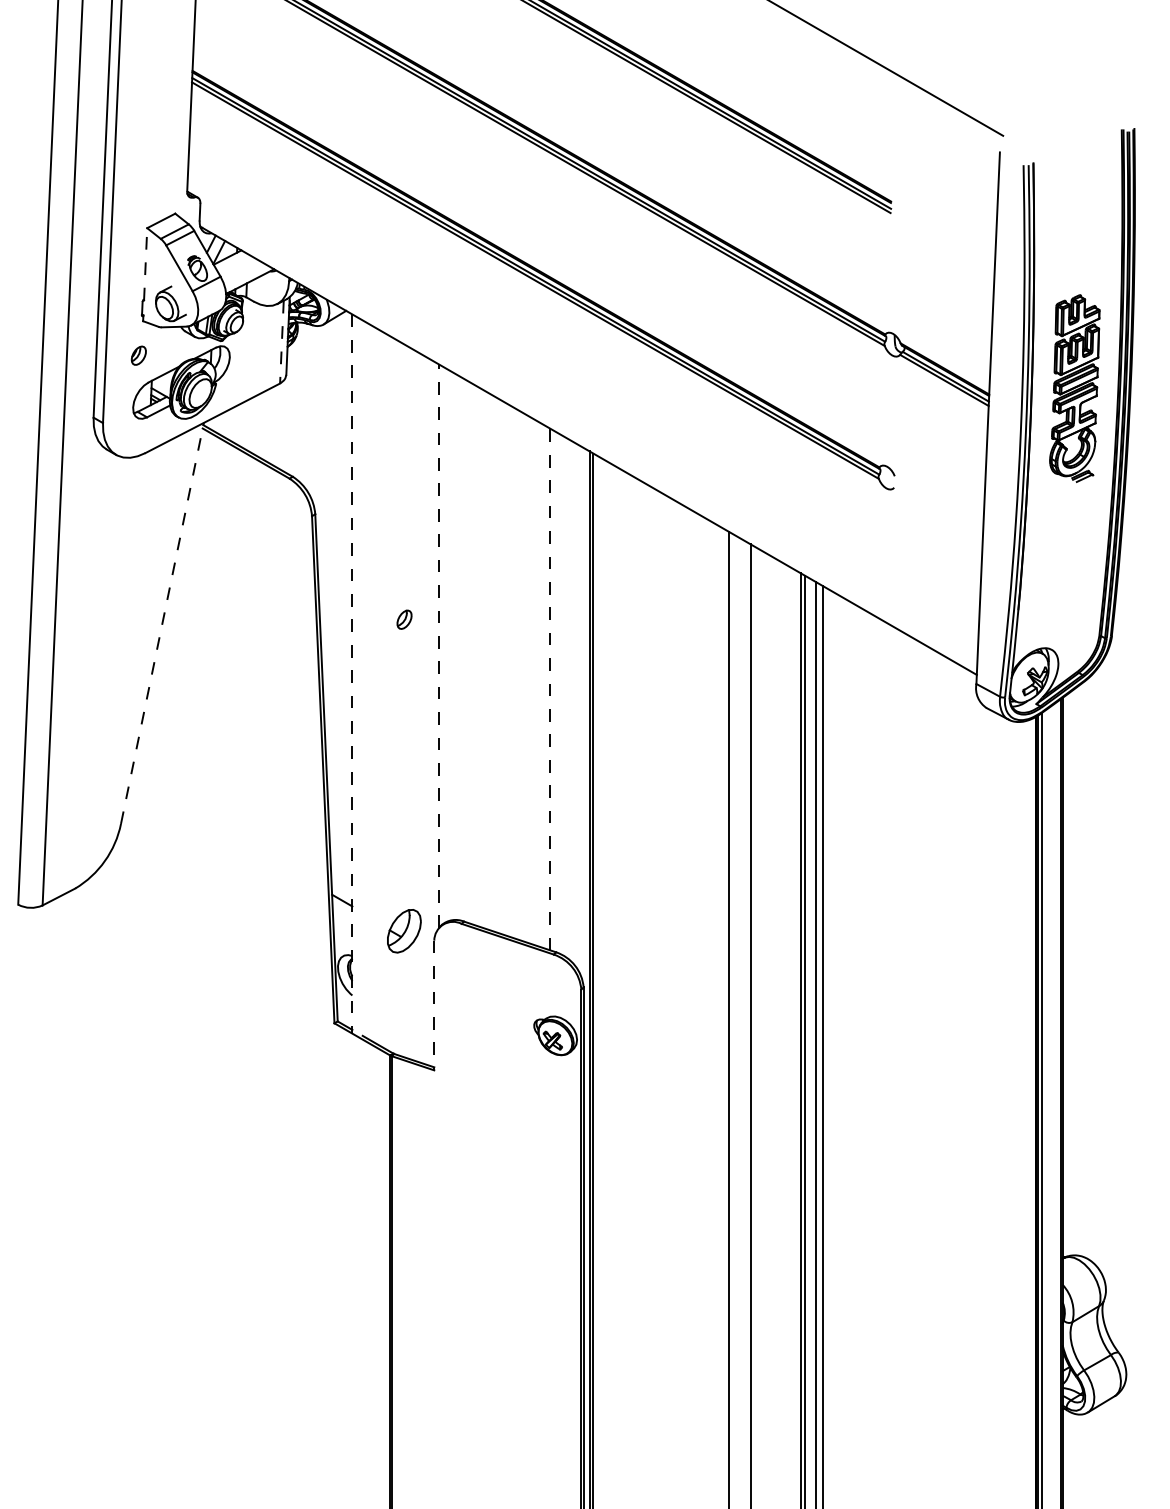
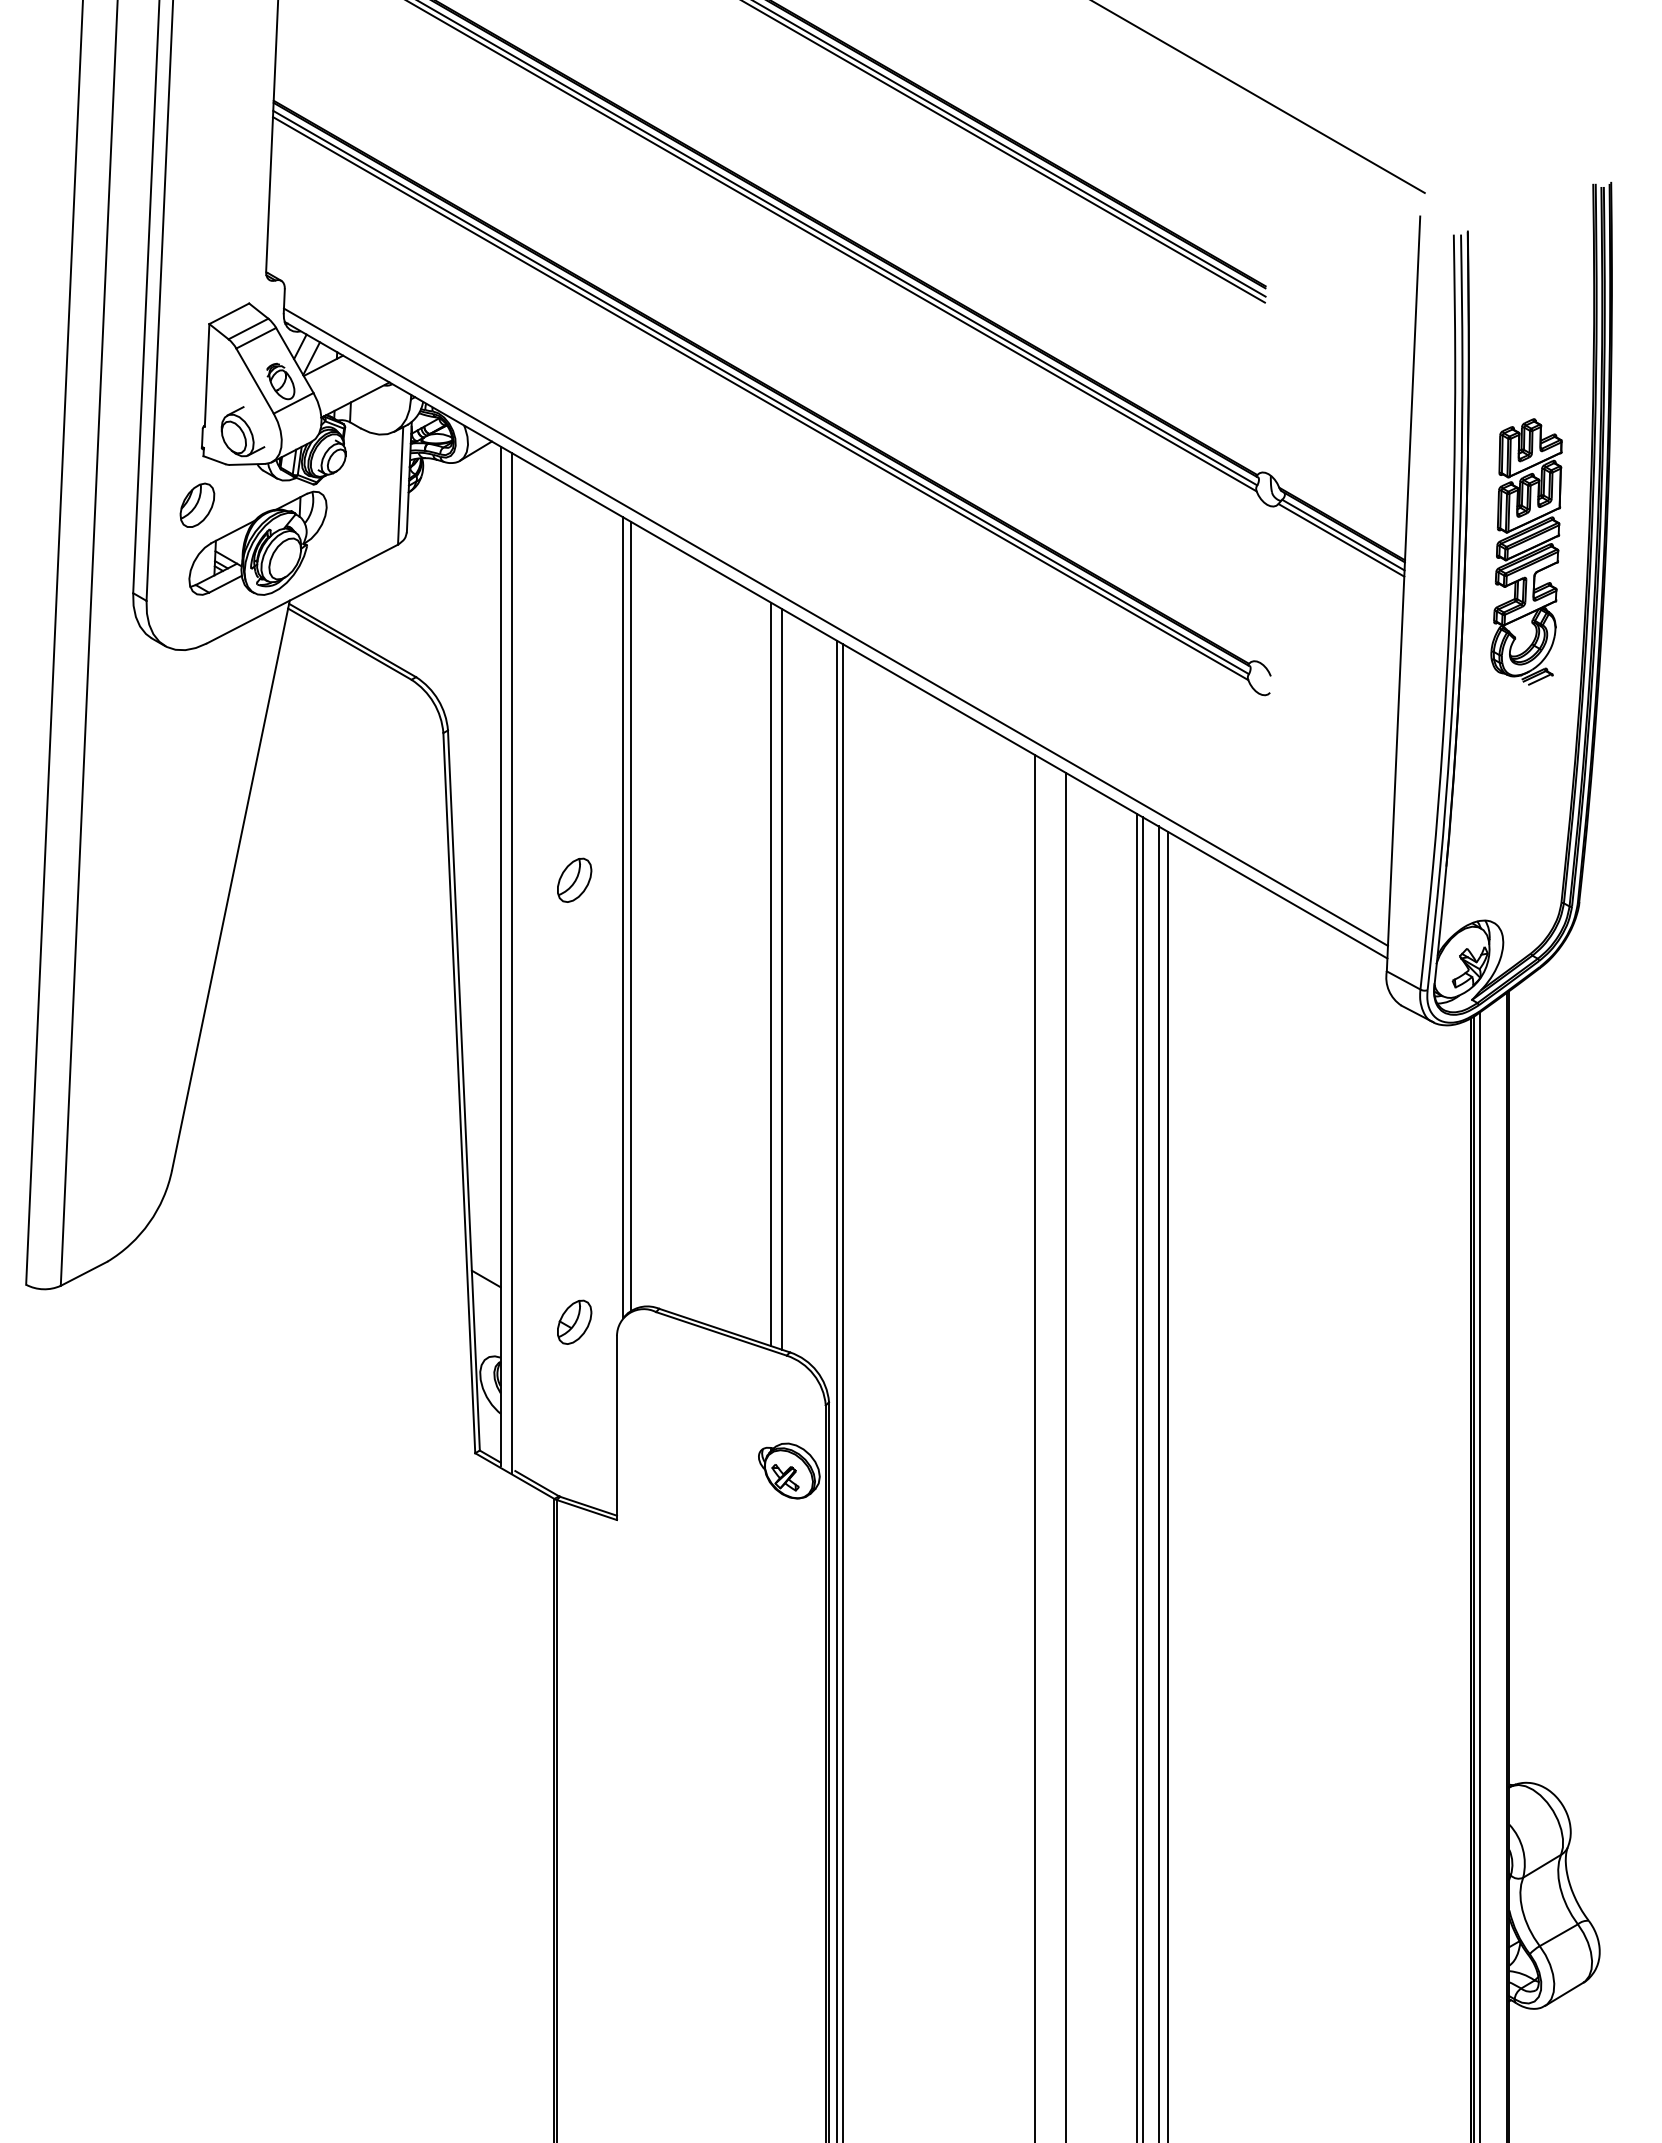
line: (145, 263) -> (207, 374), dashed -> solid
line: (281, 341) -> (400, 485), dashed -> solid
part: (138, 355) -> (197, 504), size x1.67
line: (588, 441) -> (835, 626), added
part: (404, 619) -> (574, 879), size x1.67
line: (162, 623) -> (230, 885), dashed -> solid
line: (443, 645) -> (630, 916), added
line: (438, 646) -> (623, 917), dashed -> solid
line: (352, 673) -> (500, 956), dashed -> solid
line: (360, 677) -> (512, 962), added
line: (543, 686) -> (771, 974), added
line: (550, 689) -> (781, 978), dashed -> solid
part: (404, 930) -> (574, 1321), size x0.71
line: (434, 1005) -> (617, 1428), dashed -> solid

